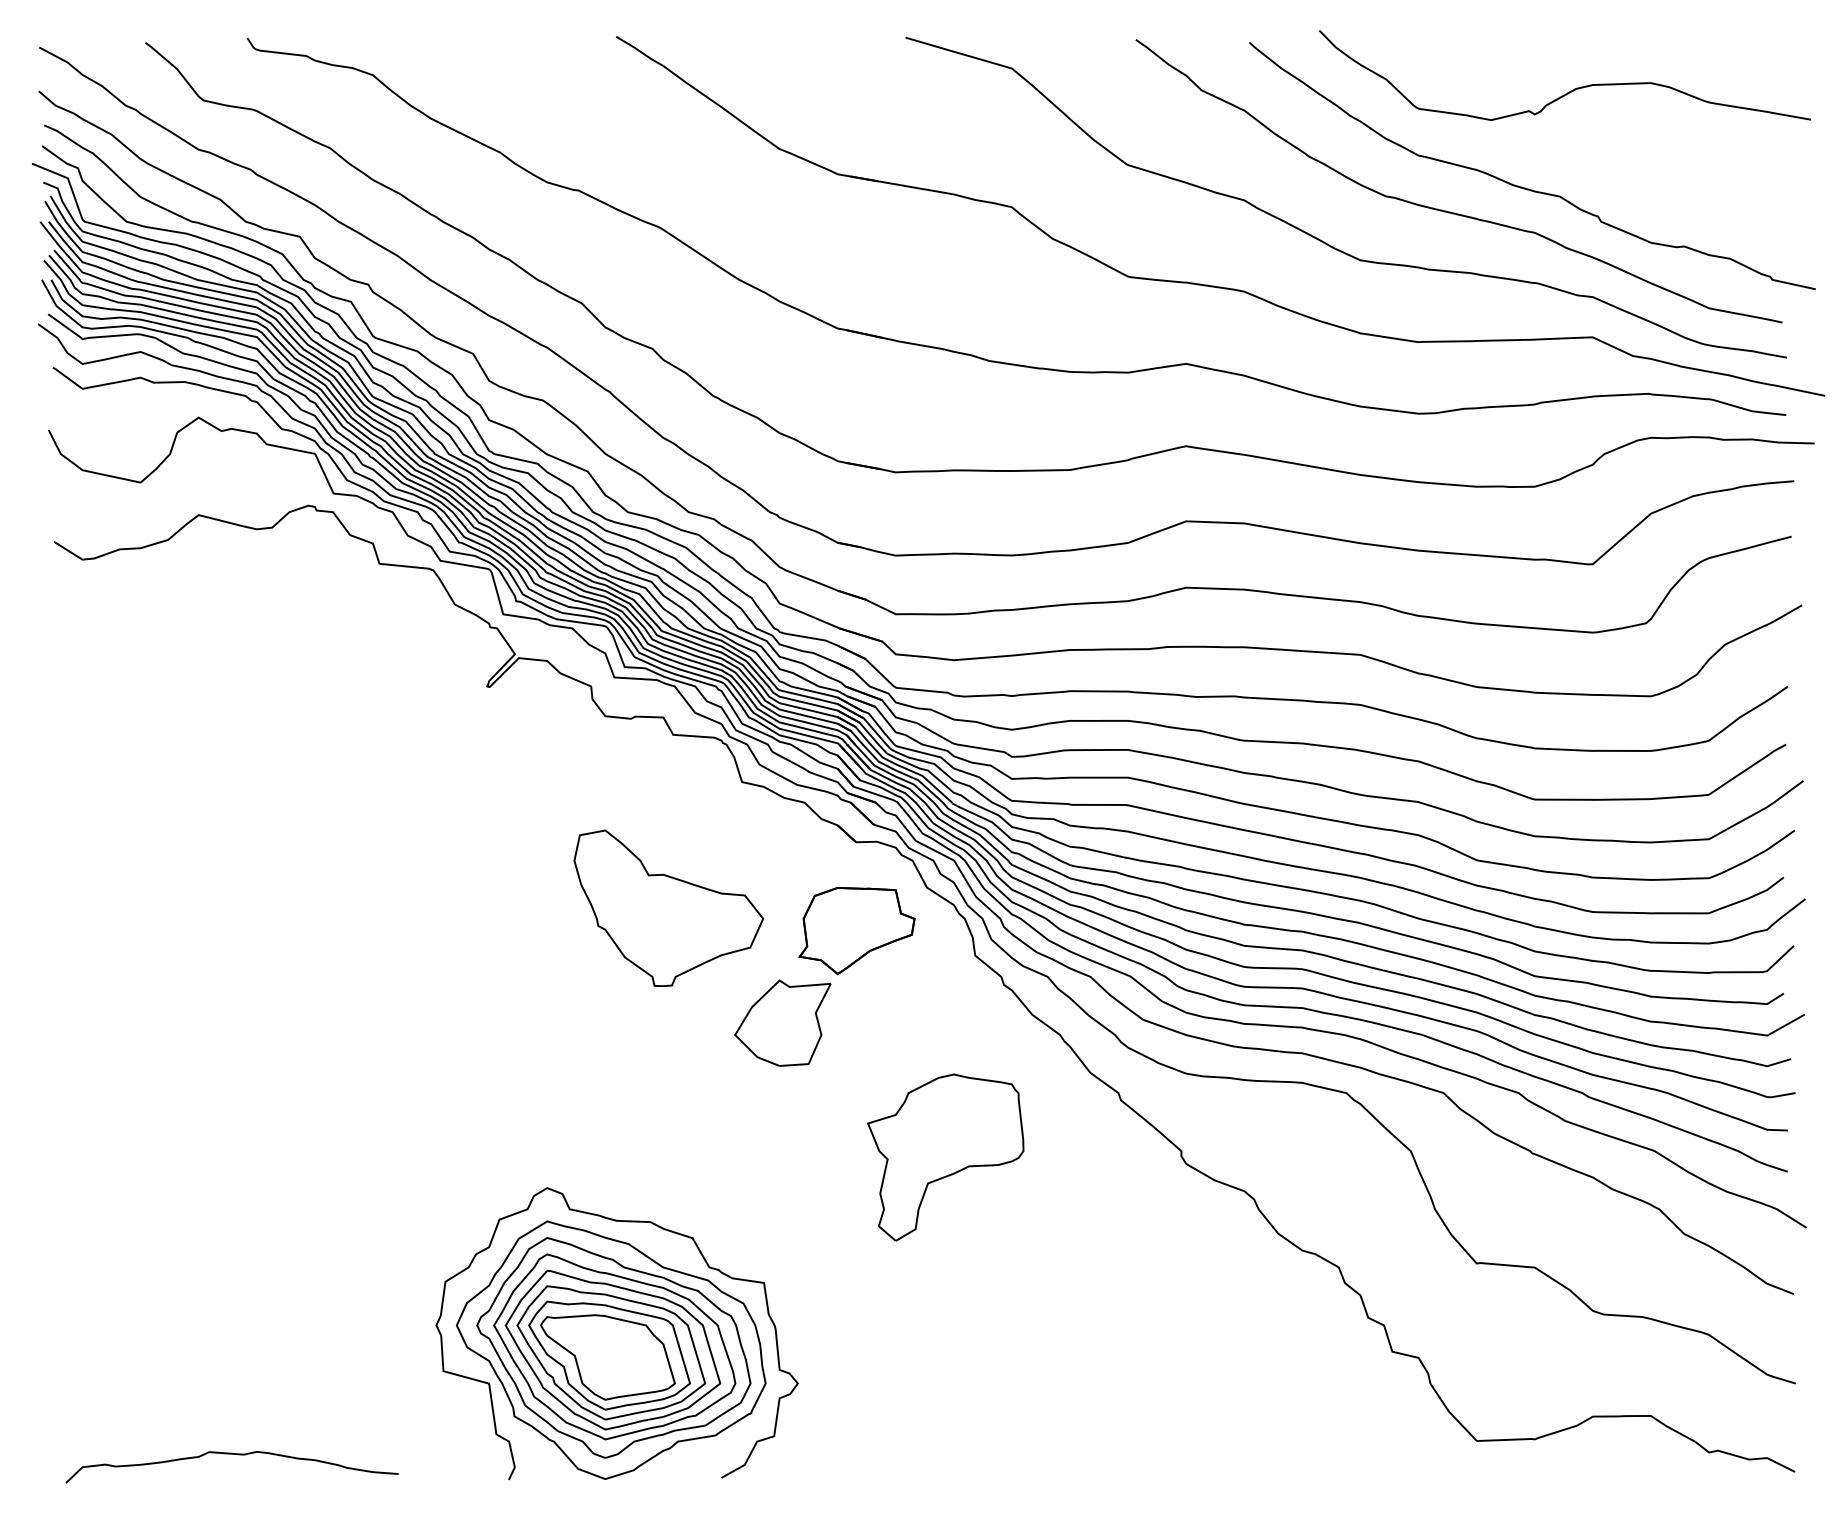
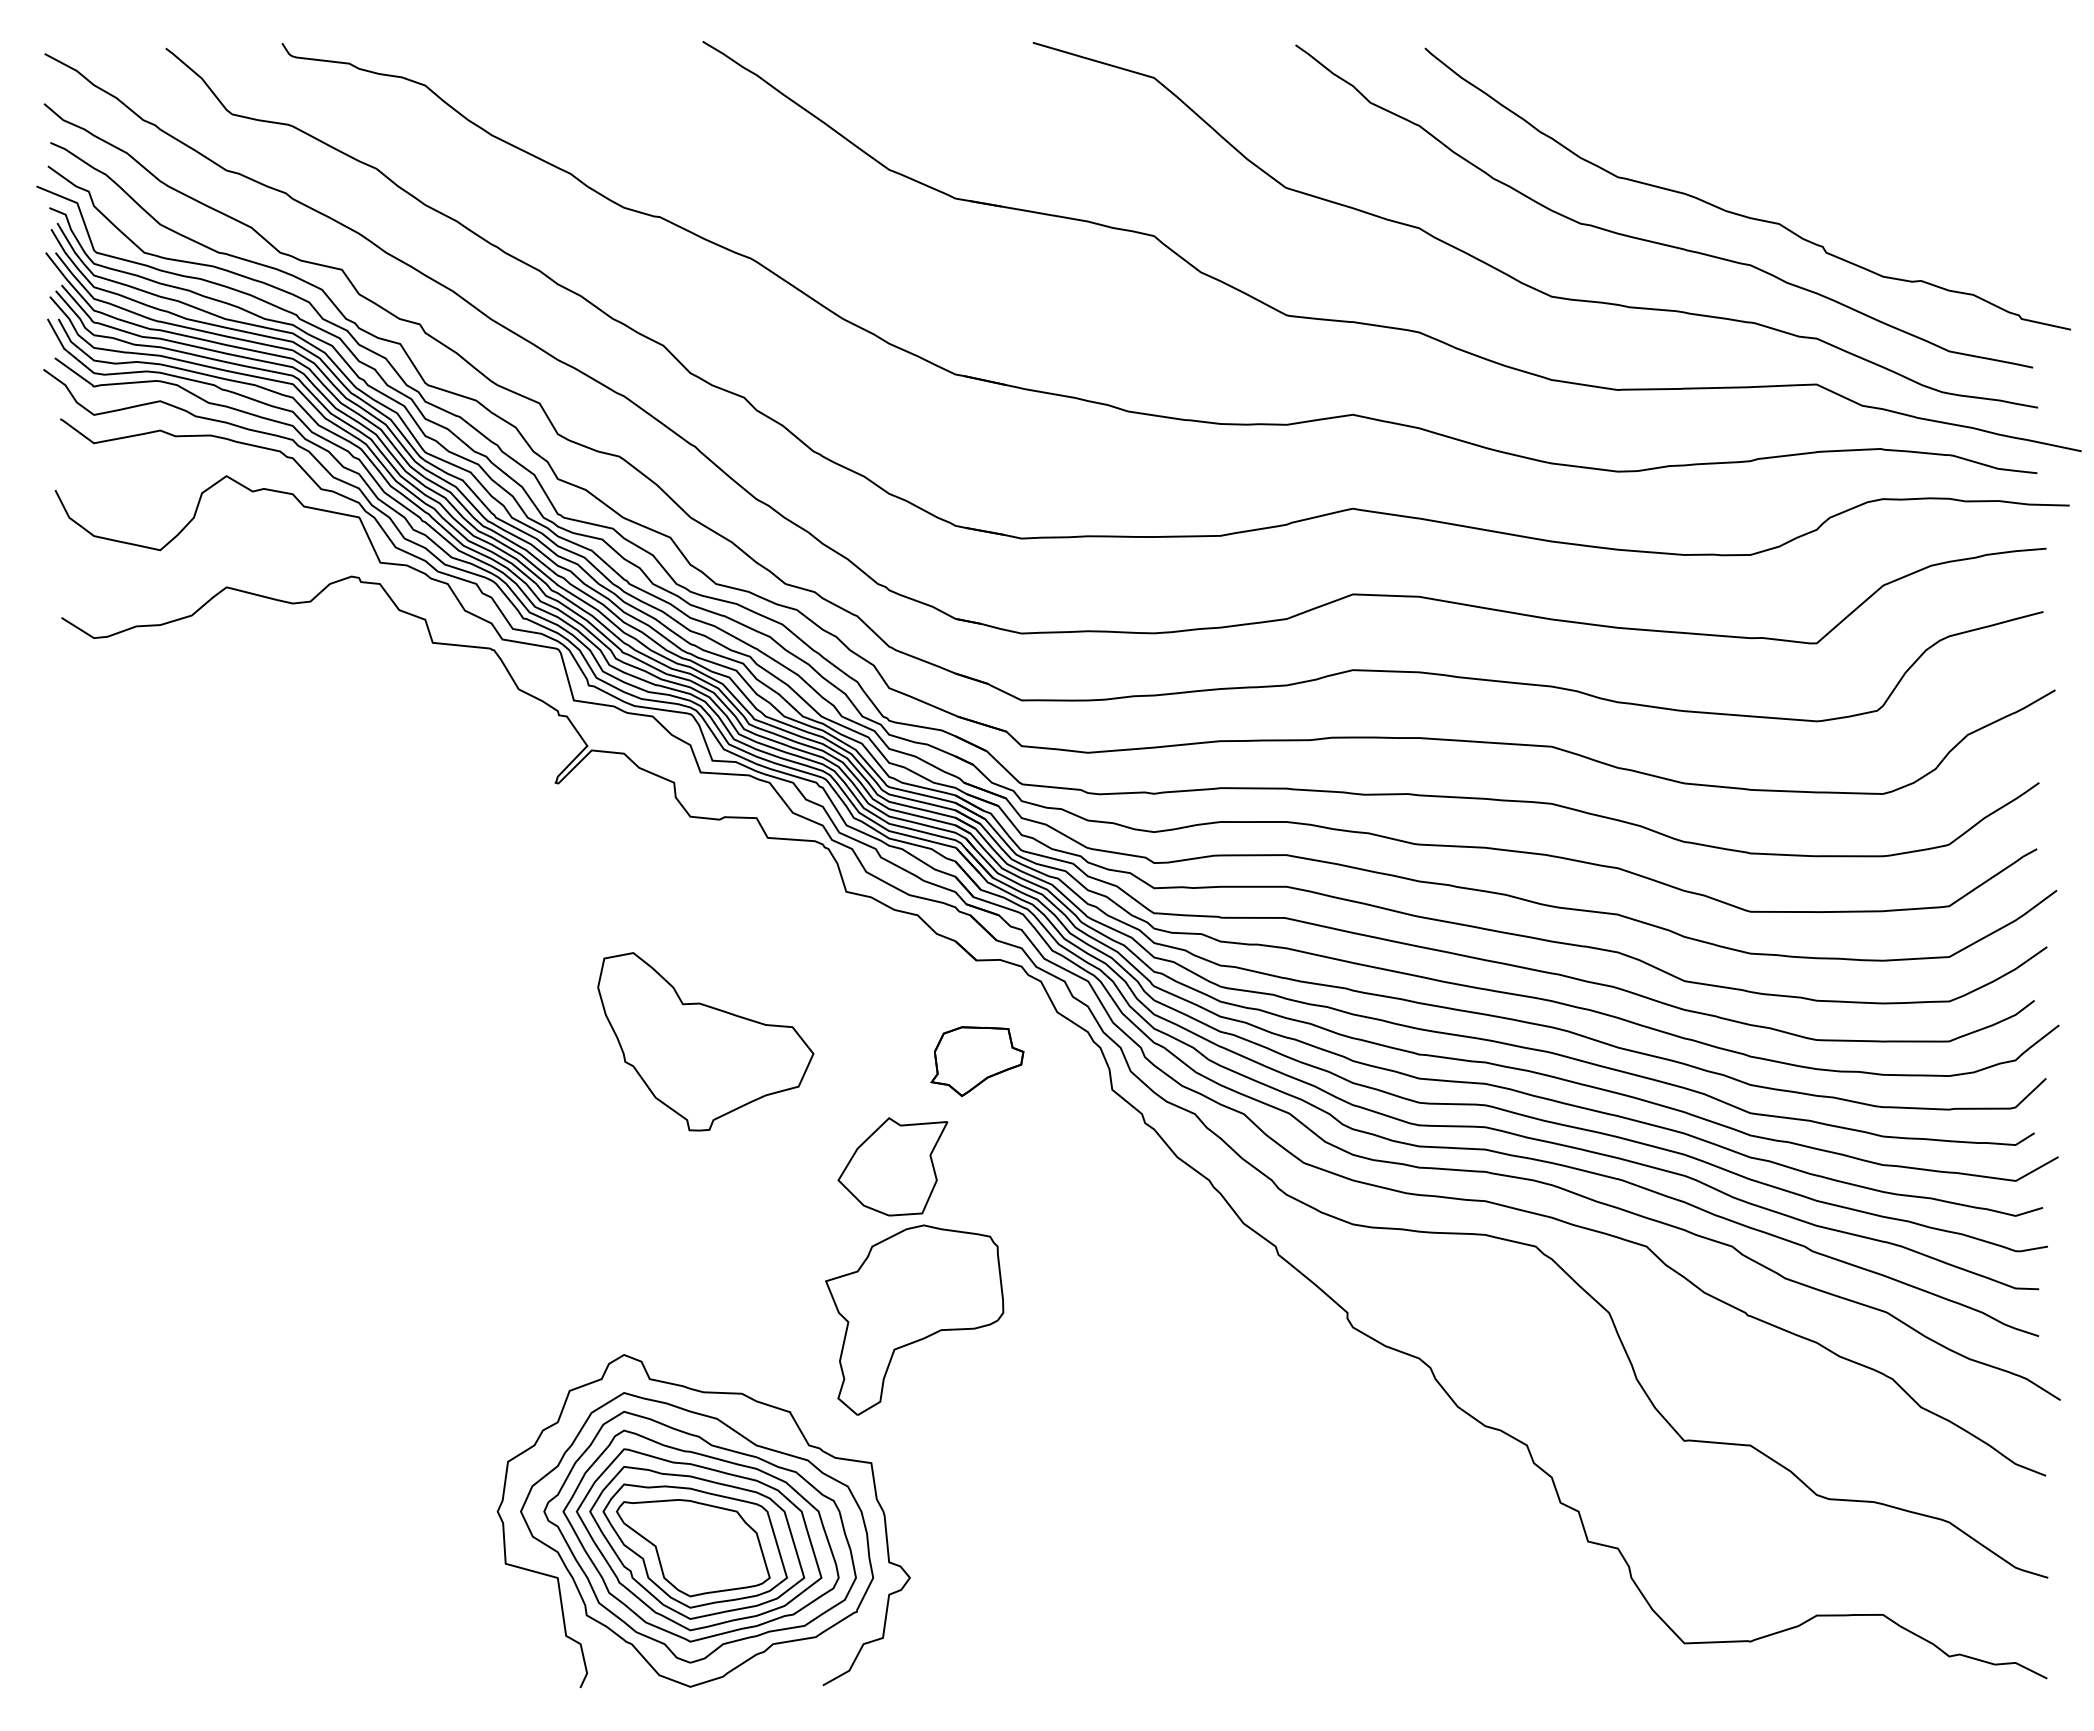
curve: (1573, 89) -> (1794, 101), removed
part: (668, 908) -> (705, 1041), moved
part: (857, 930) -> (977, 1061), size x0.7
part: (945, 1157) -> (914, 1319), moved
curve: (234, 1455) -> (267, 1659), removed

